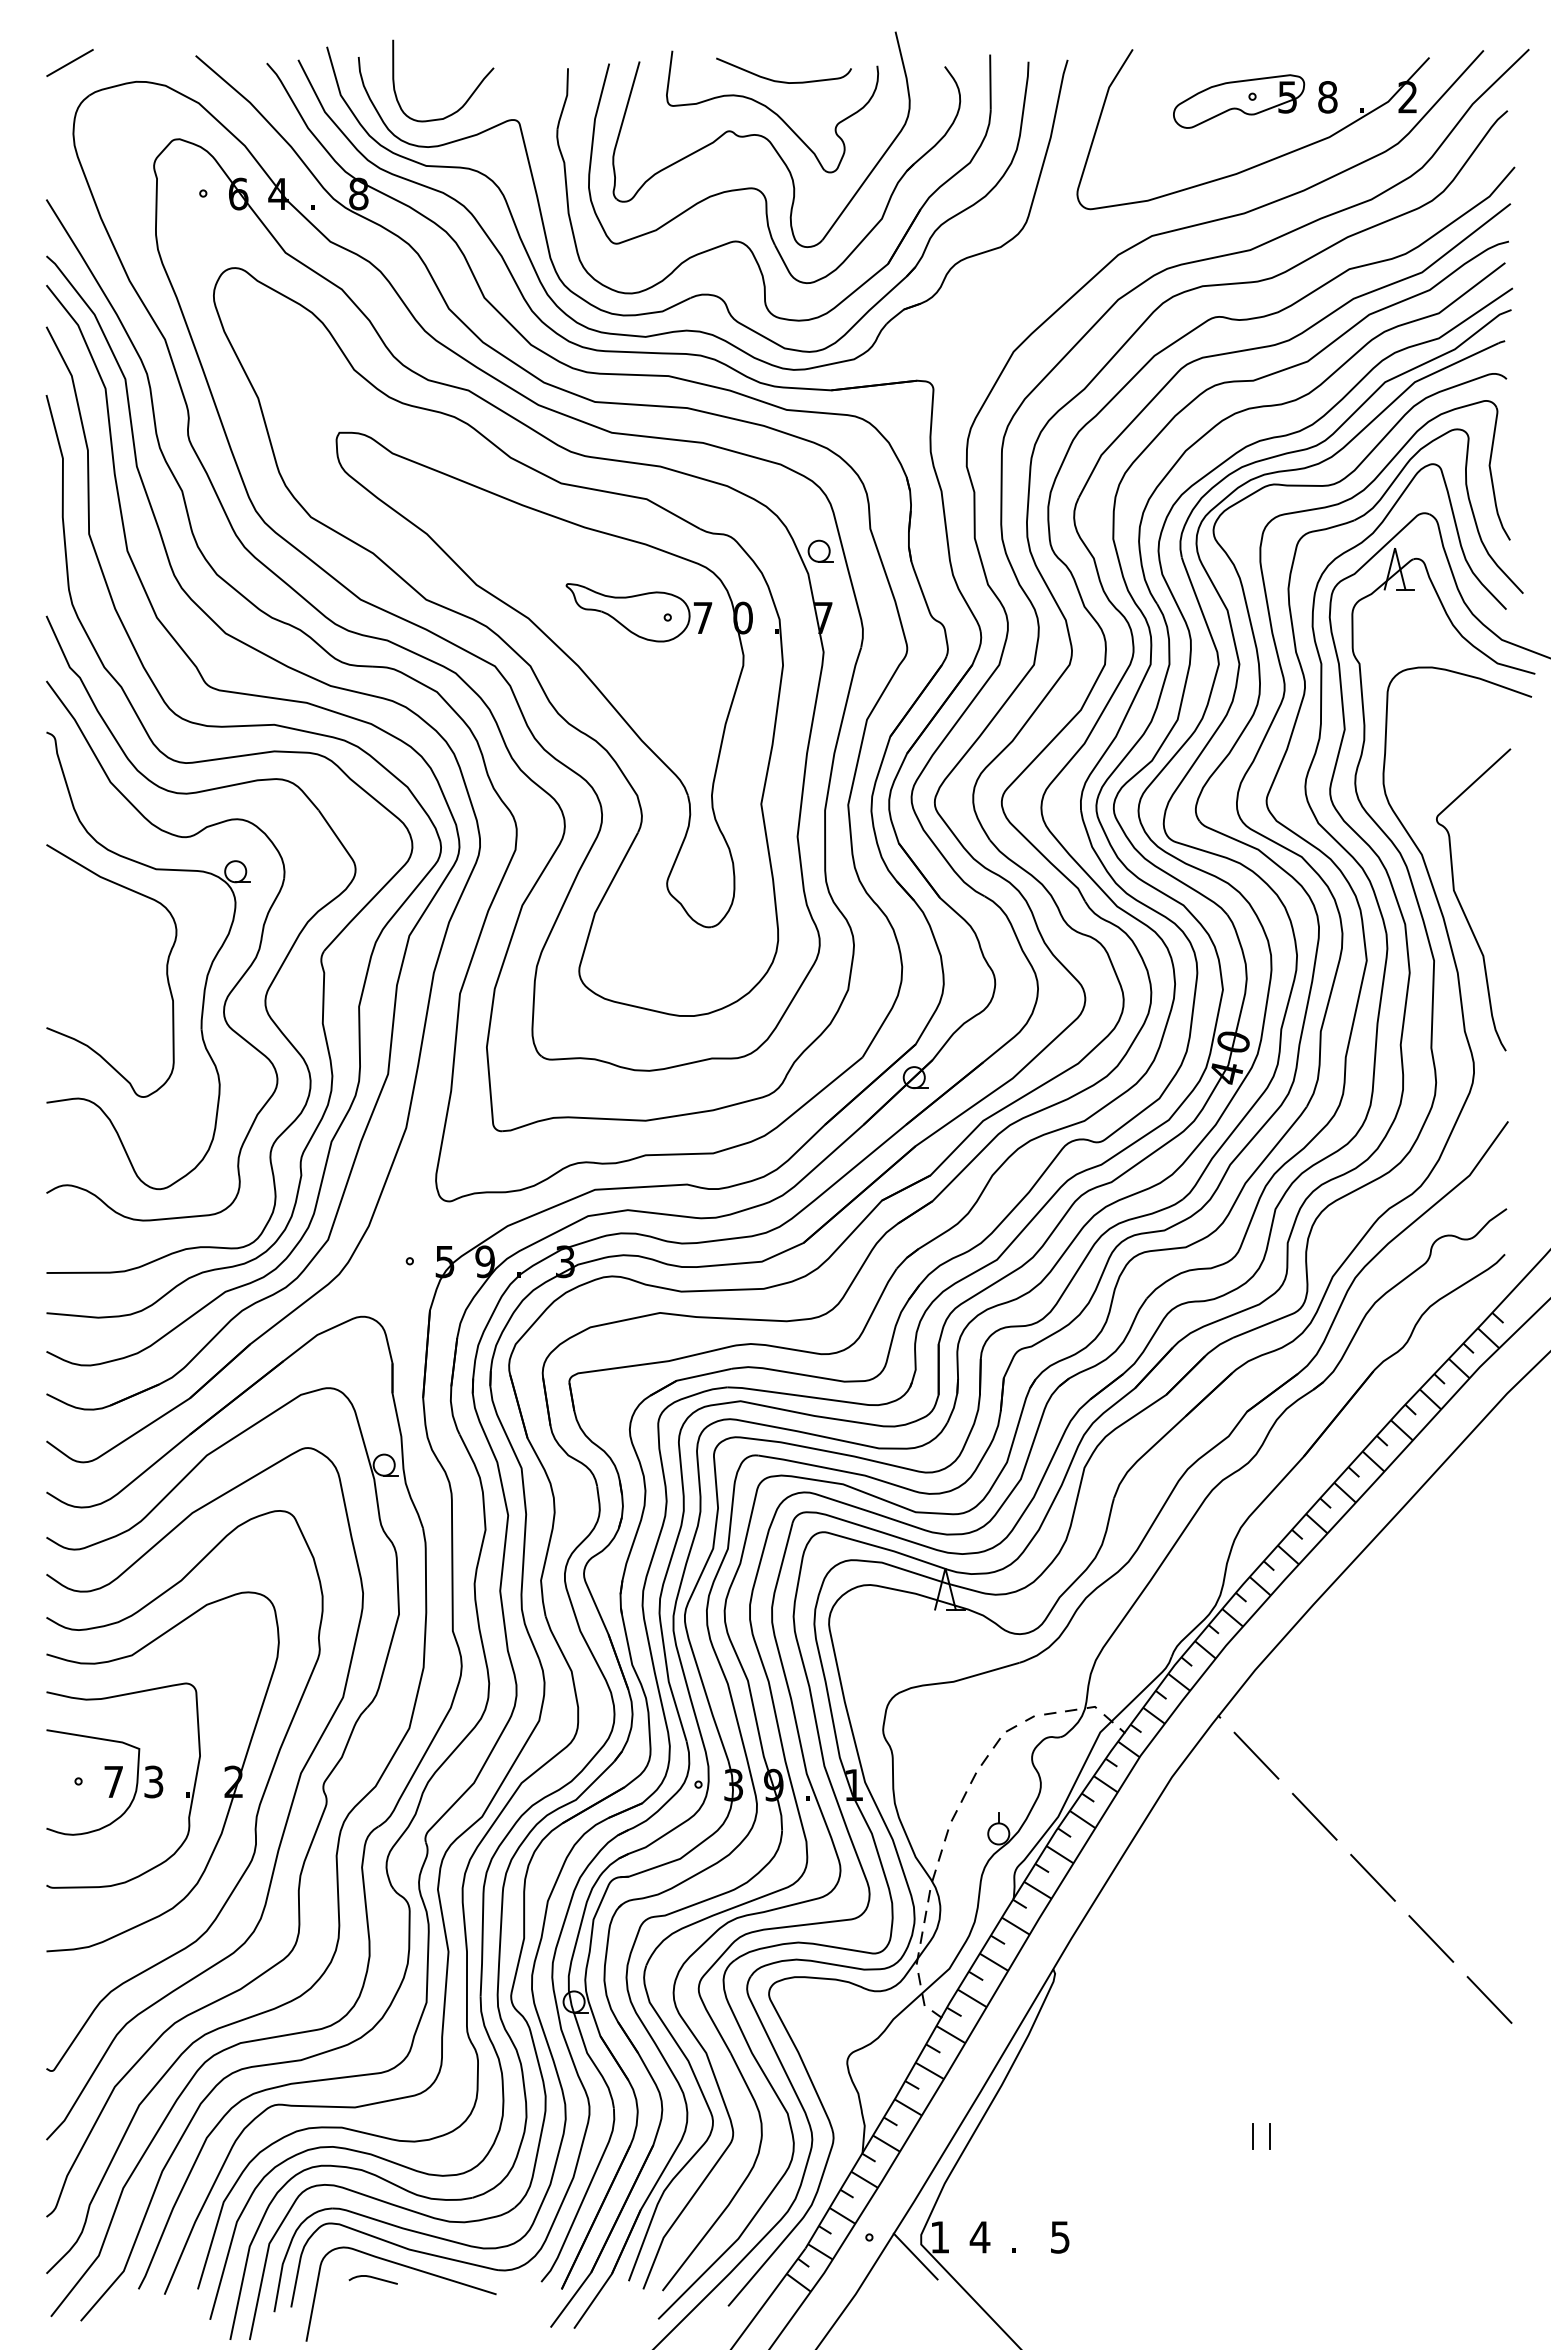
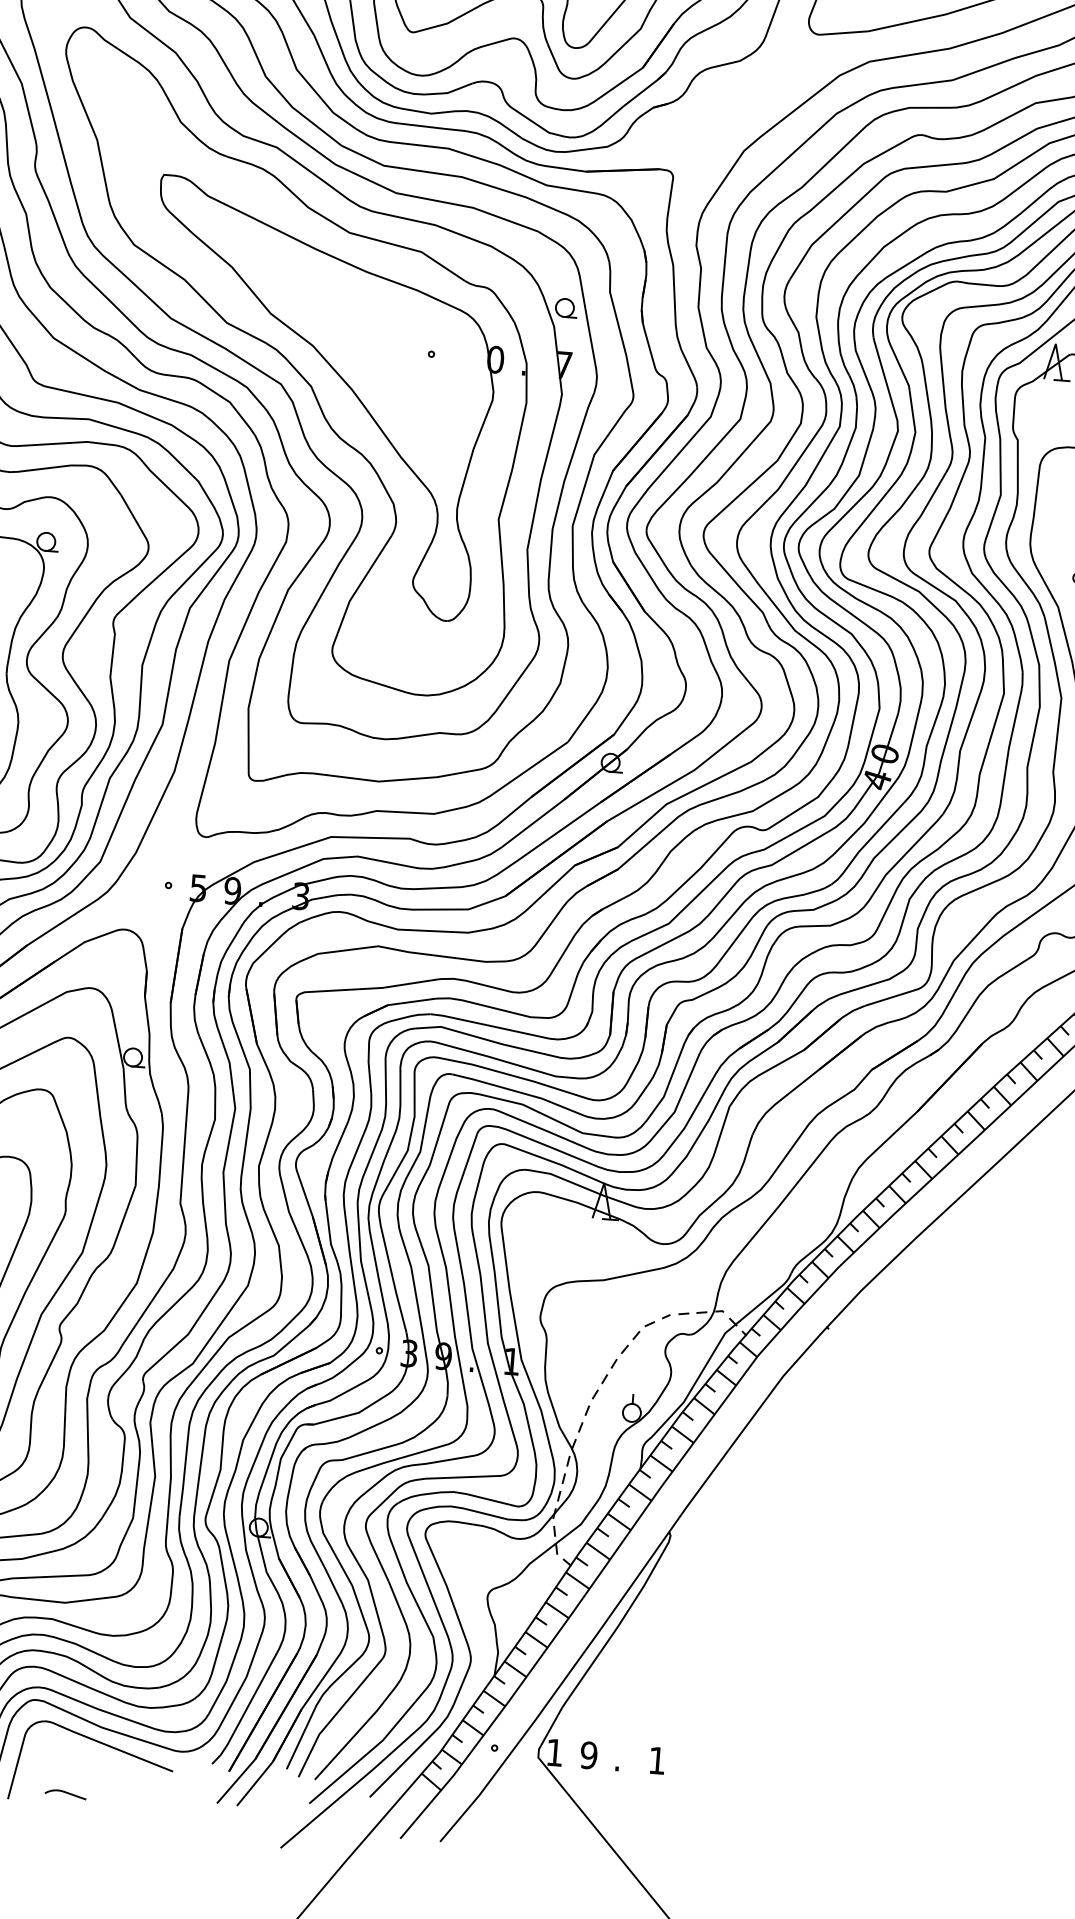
part: (638, 612) -> (406, 348), removed
line: (1256, 1755) -> (856, 1363), removed
line: (1314, 1816) -> (902, 1419), removed
line: (1372, 1877) -> (947, 1475), removed
line: (1431, 1938) -> (993, 1531), removed
line: (1489, 1999) -> (1038, 1586), removed
line: (1253, 2136) -> (828, 1687), removed
line: (1270, 2136) -> (843, 1688), removed
text: (979, 2237) -> (588, 1755), 4 -> 9
text: (1060, 2237) -> (657, 1760), 5 -> 1
line: (915, 2256) -> (532, 1767), removed
curve: (372, 2278) -> (65, 1793), moved

